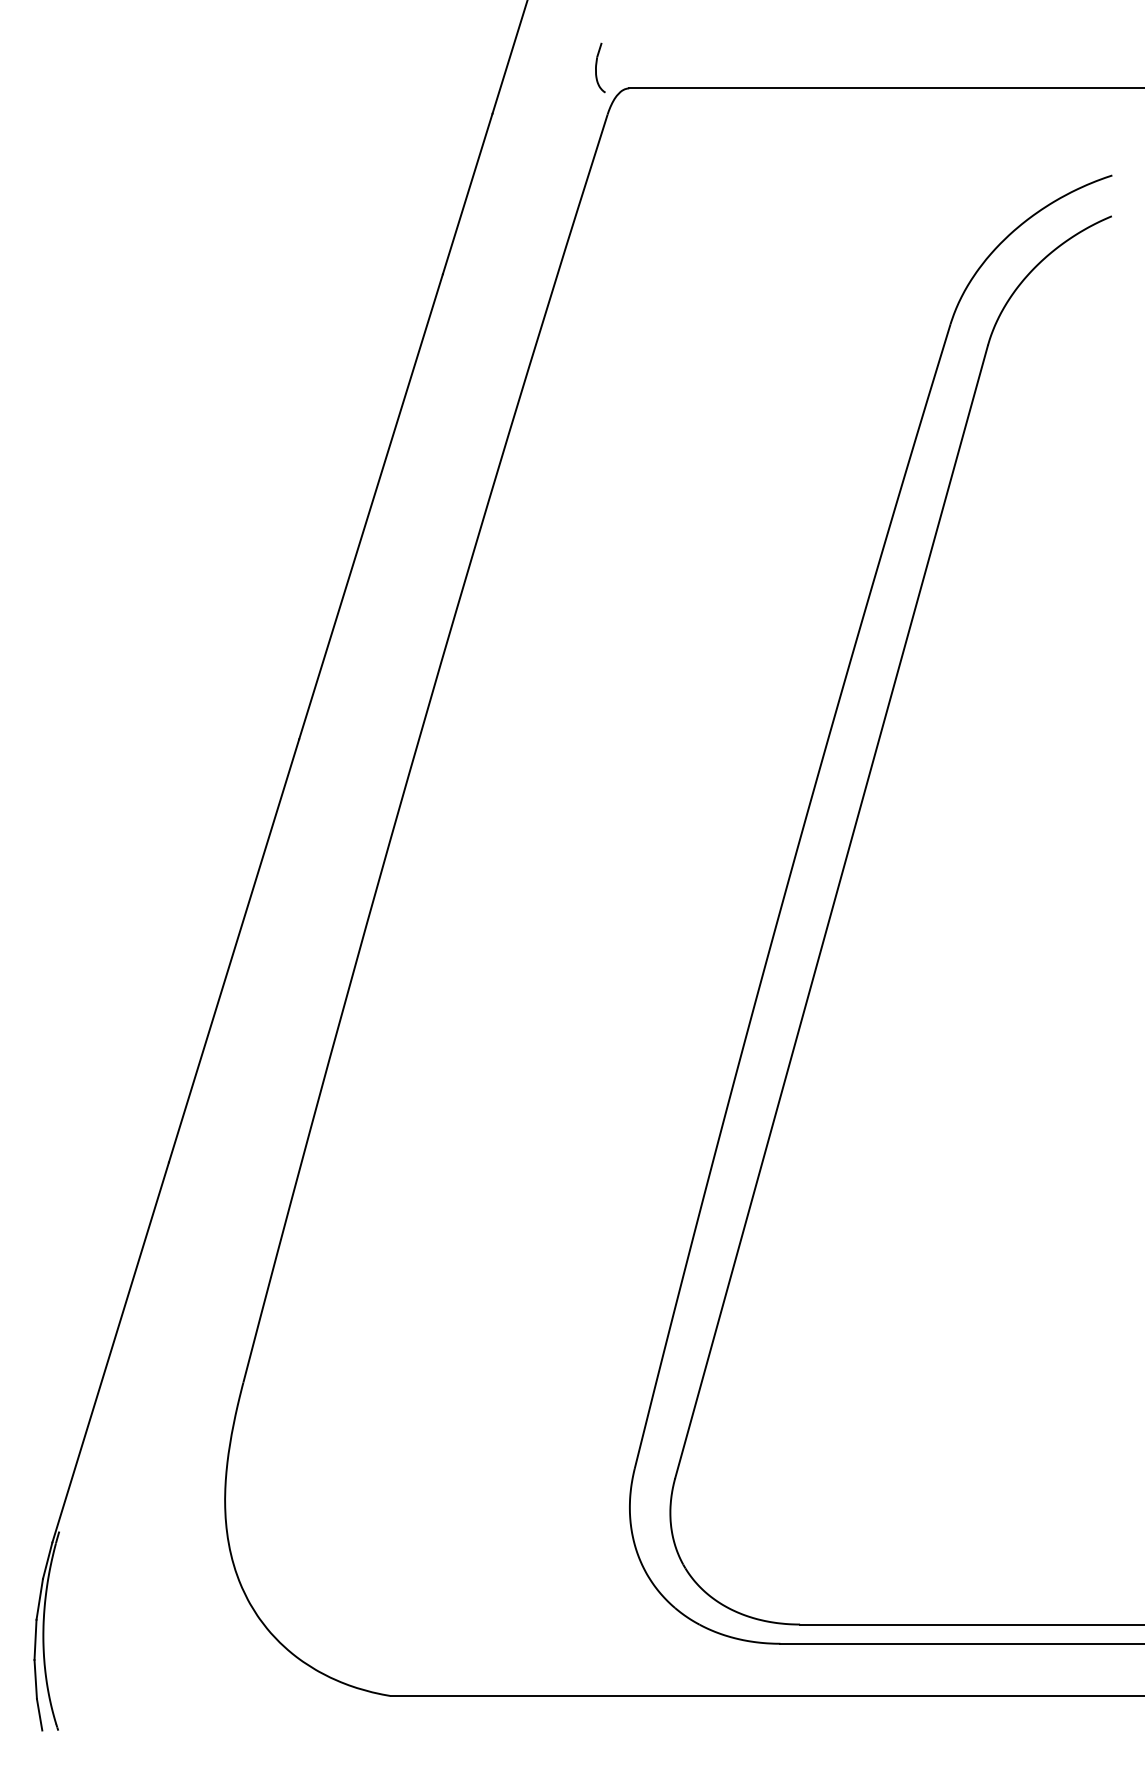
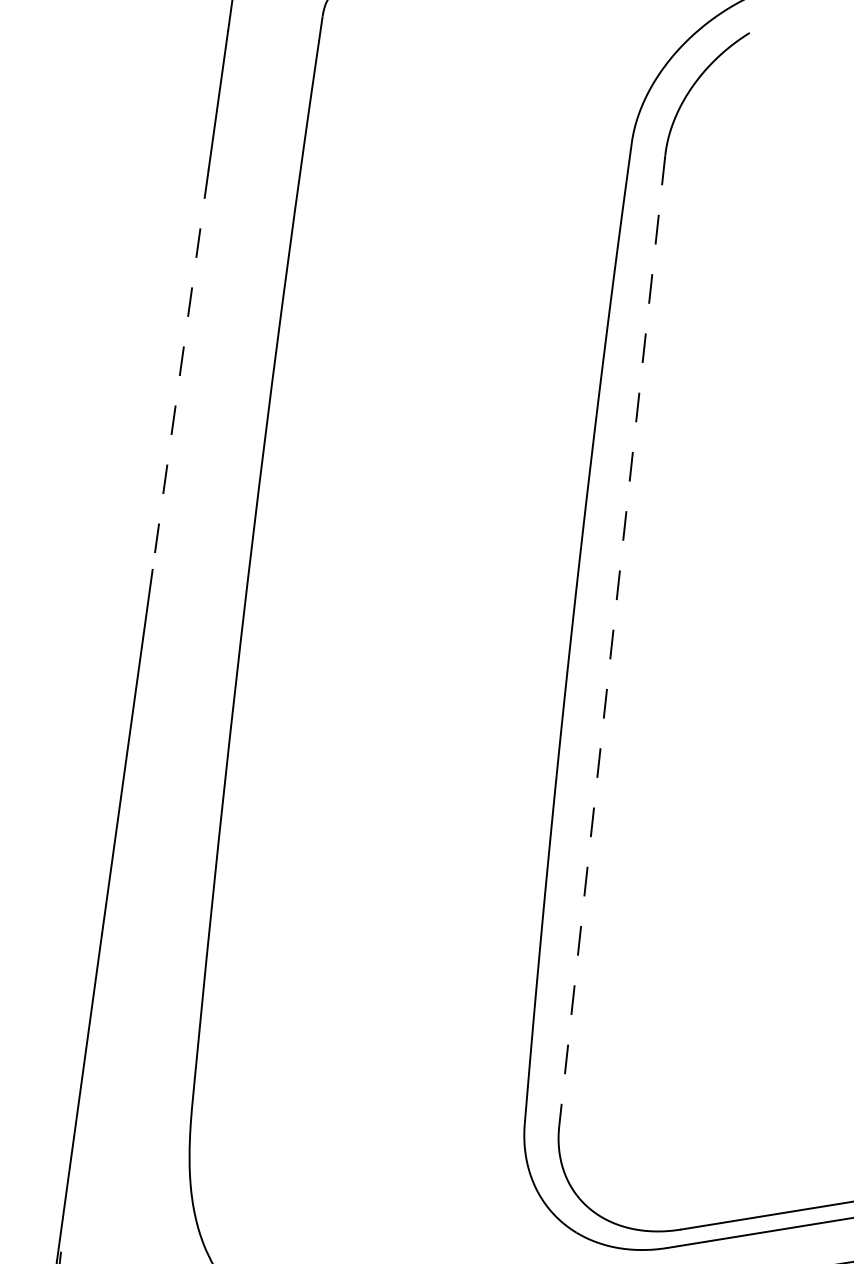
line: (370, 507) -> (180, 370), solid -> dashed
line: (831, 912) -> (612, 641), solid -> dashed

